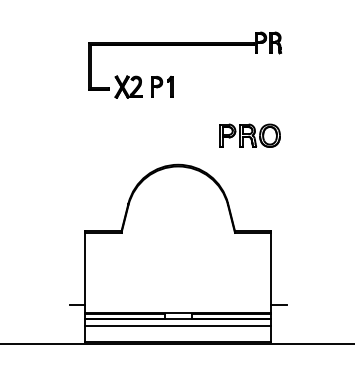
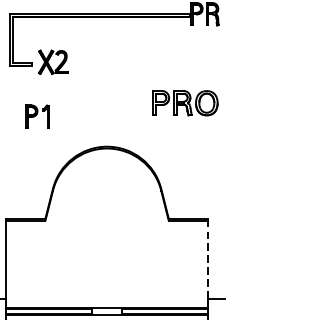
part: (162, 86) -> (37, 115), moved
part: (249, 135) -> (184, 102), moved
line: (271, 268) -> (208, 259), solid -> dashed

